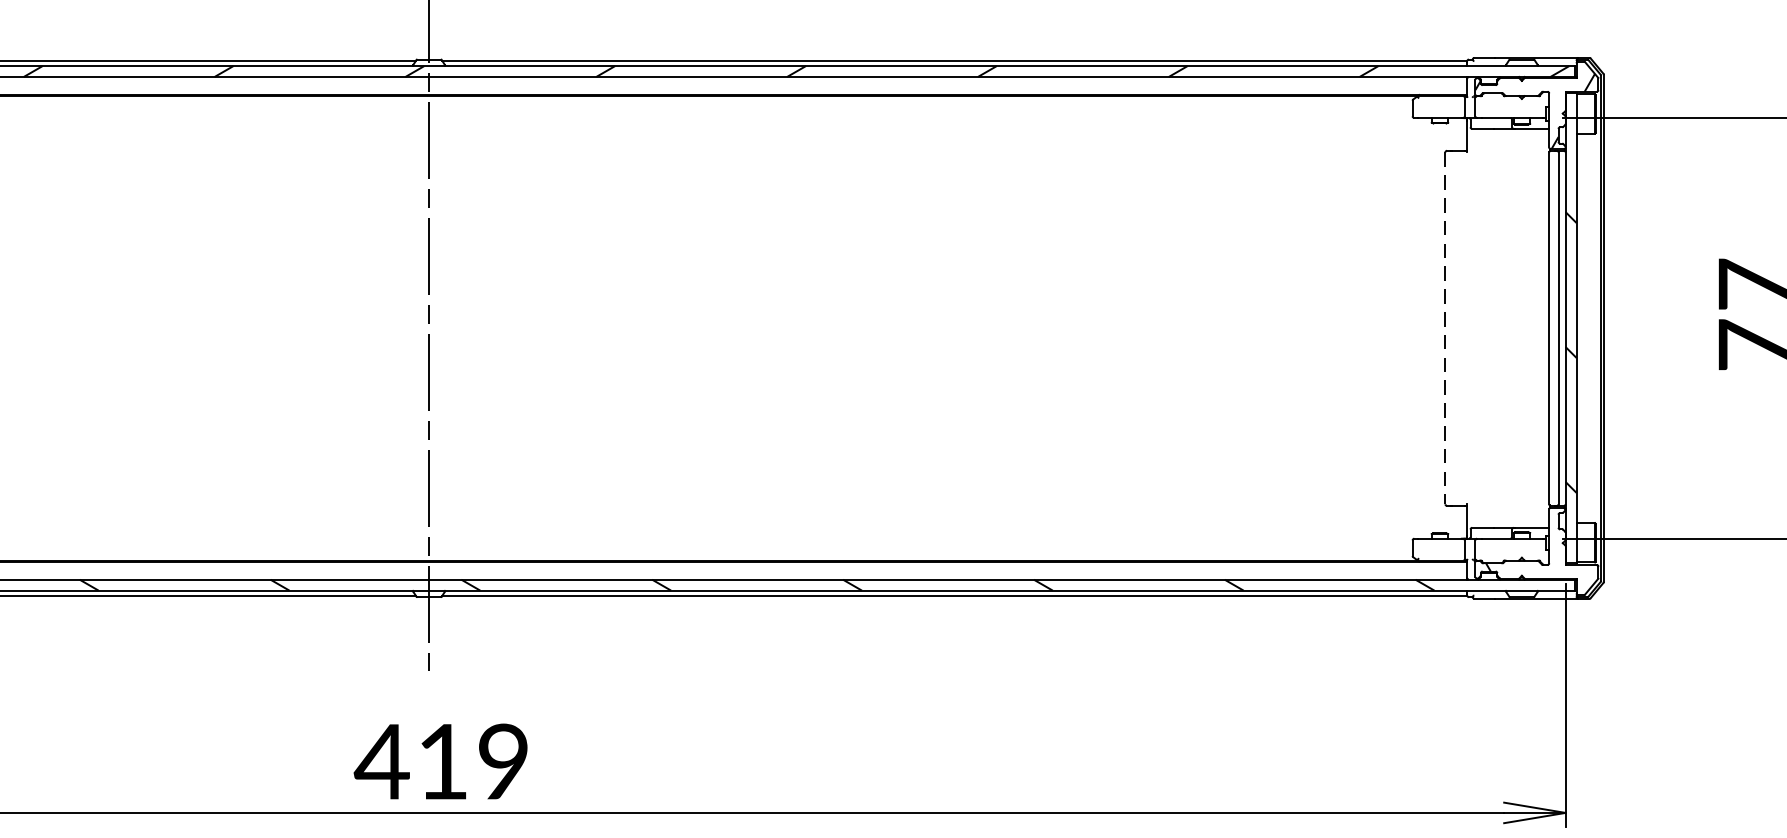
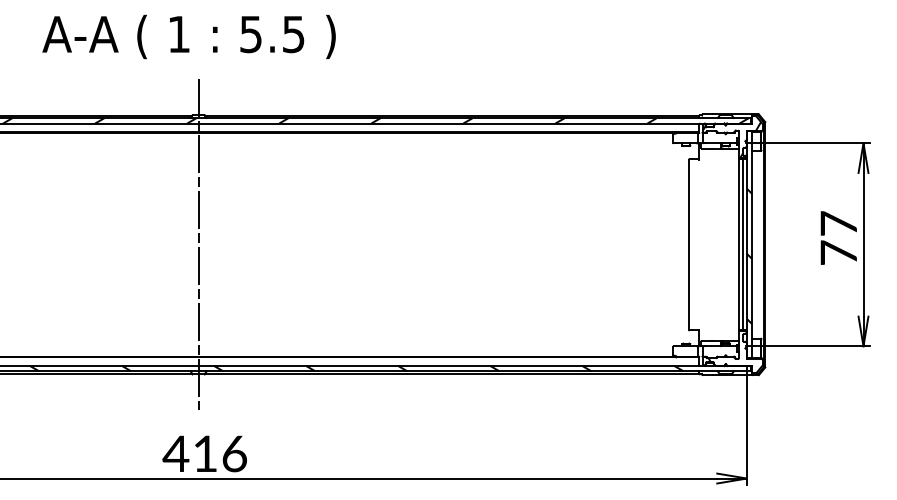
line: (1444, 327) -> (688, 244), dashed -> solid
text: (503, 761) -> (234, 453), 419 -> 416

